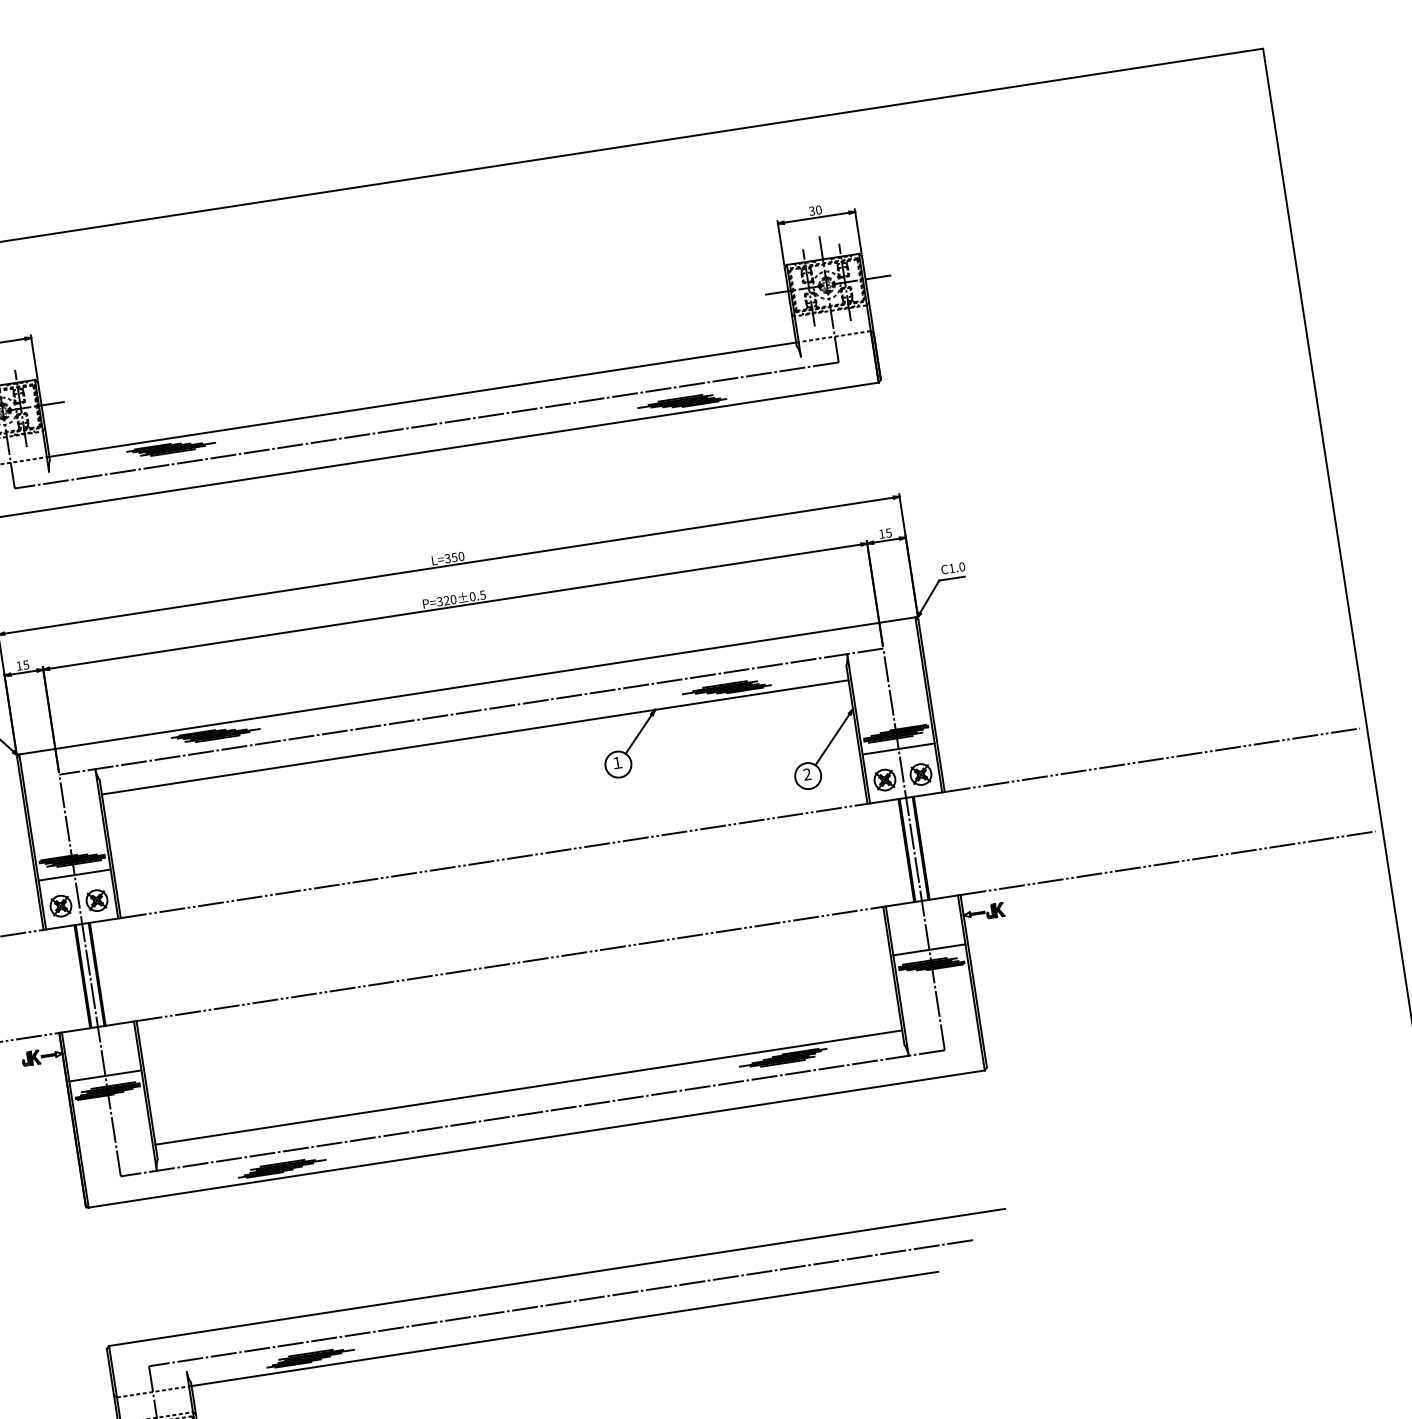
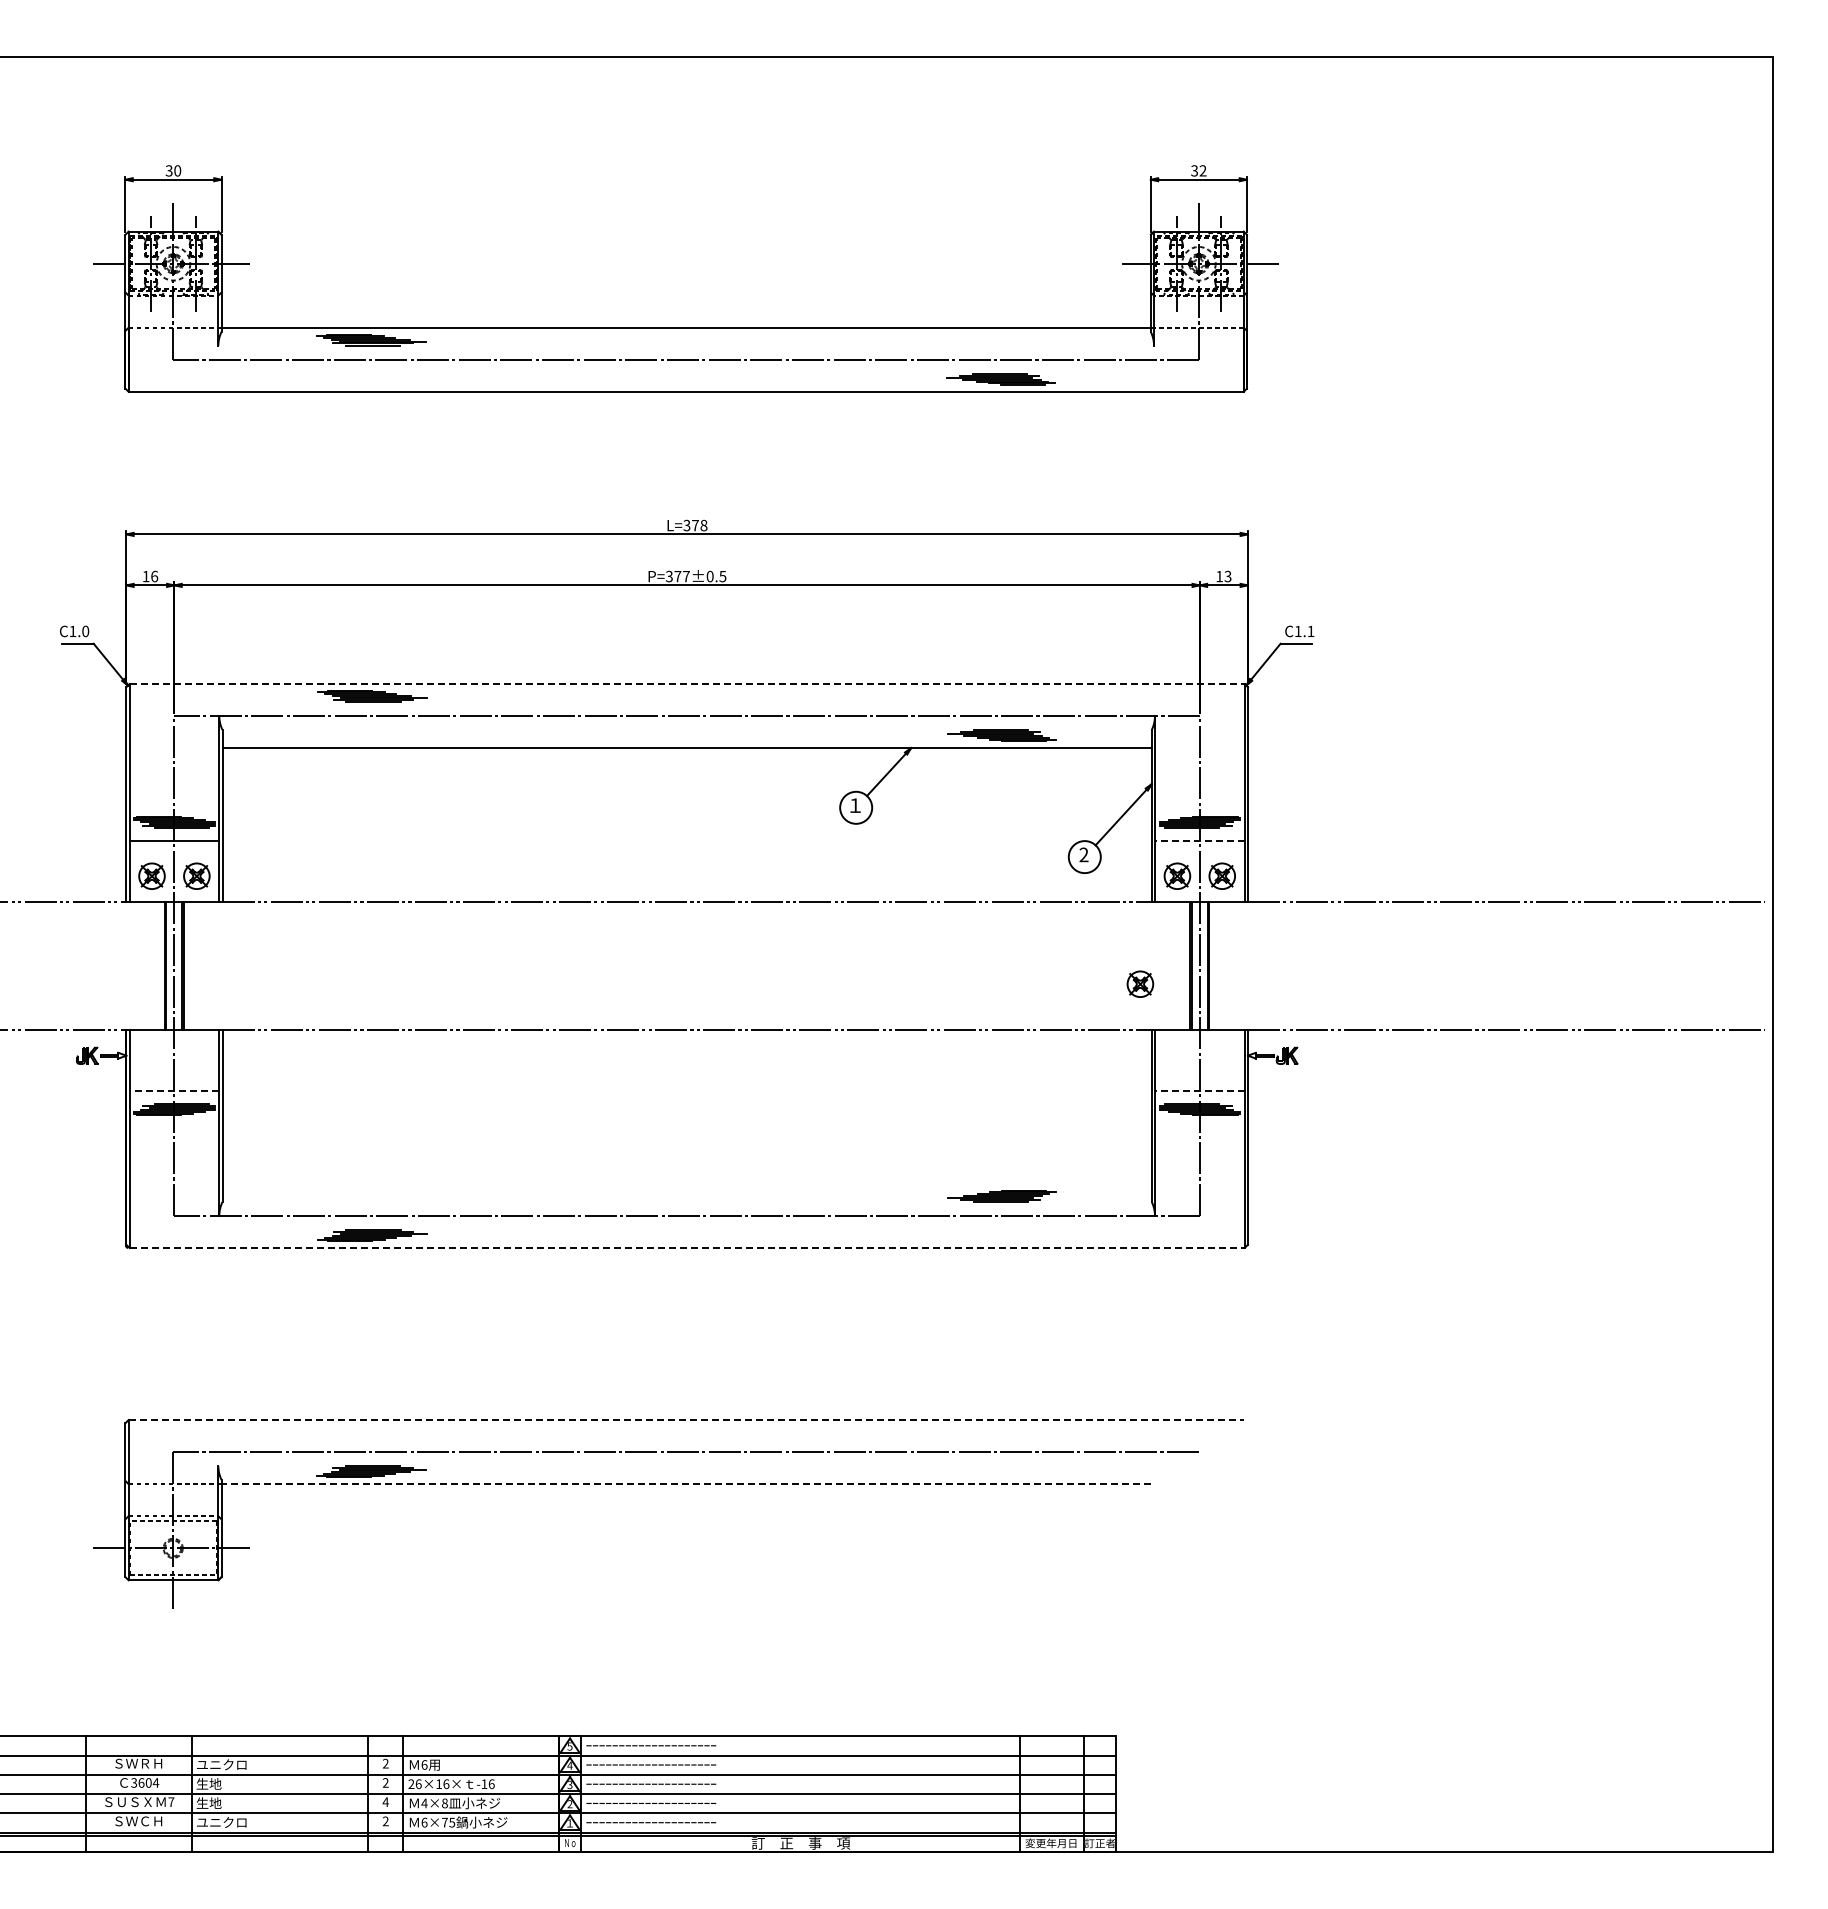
text: (818, 209) -> (1202, 170), 30 -> 32
text: (889, 532) -> (1228, 575), 15 -> 13
text: (457, 556) -> (699, 525), L=350 -> L=378
text: (961, 567) -> (1310, 631), C1.0 -> C1.1
text: (449, 600) -> (681, 576), P=320±0.5 -> P=377±0.5
text: (26, 664) -> (154, 576), 15 -> 16
line: (467, 686) -> (687, 684), solid -> dashed
line: (898, 749) -> (1199, 841), solid -> dashed
part: (868, 870) -> (1140, 983), added
line: (929, 949) -> (1199, 1090), solid -> dashed
line: (105, 1075) -> (174, 1090), solid -> dashed
line: (528, 1087) -> (686, 1183), removed
line: (536, 1138) -> (687, 1247), solid -> dashed
line: (557, 1277) -> (686, 1420), solid -> dashed
line: (565, 1329) -> (686, 1484), solid -> dashed

